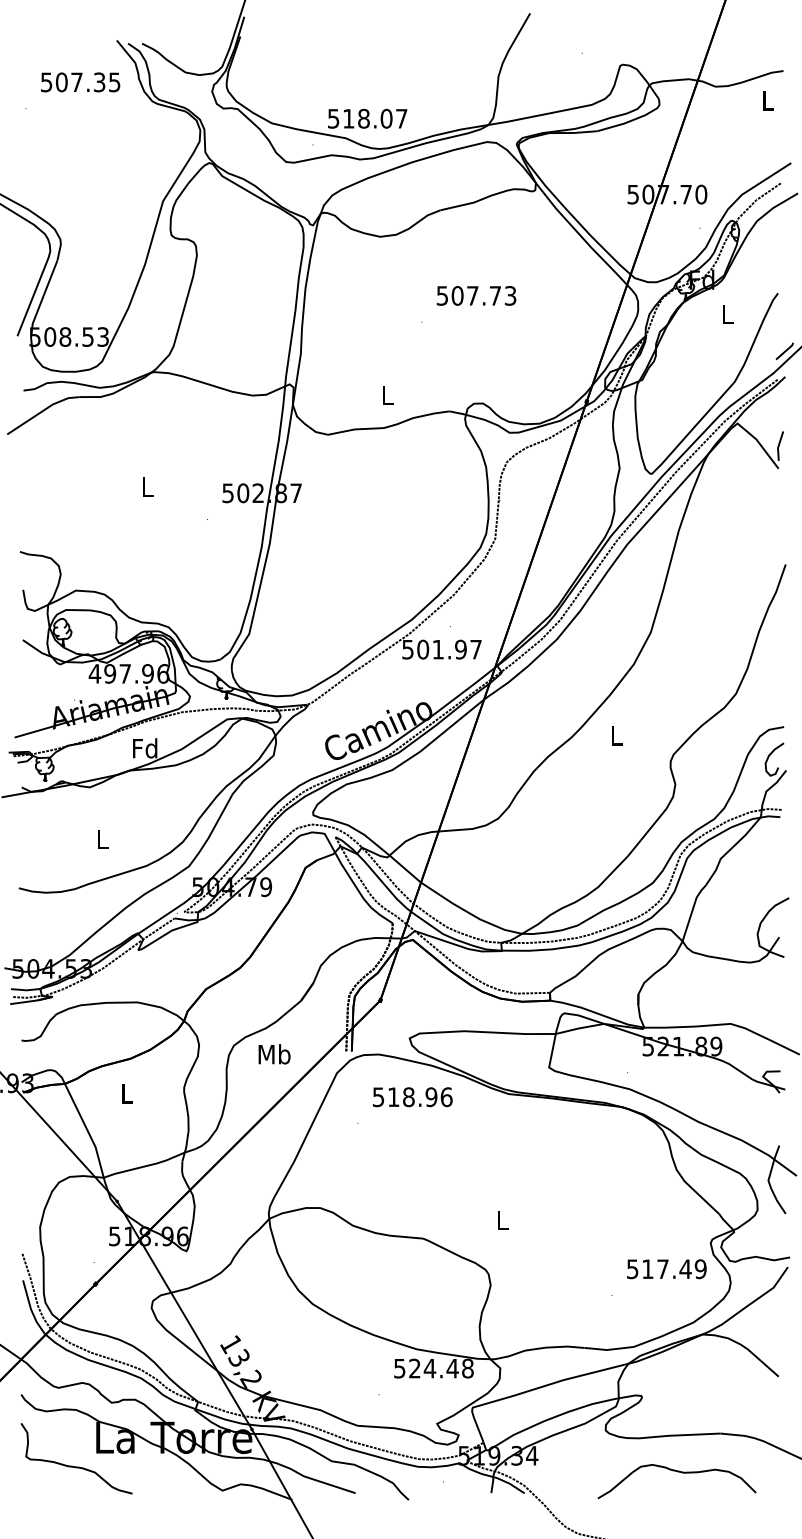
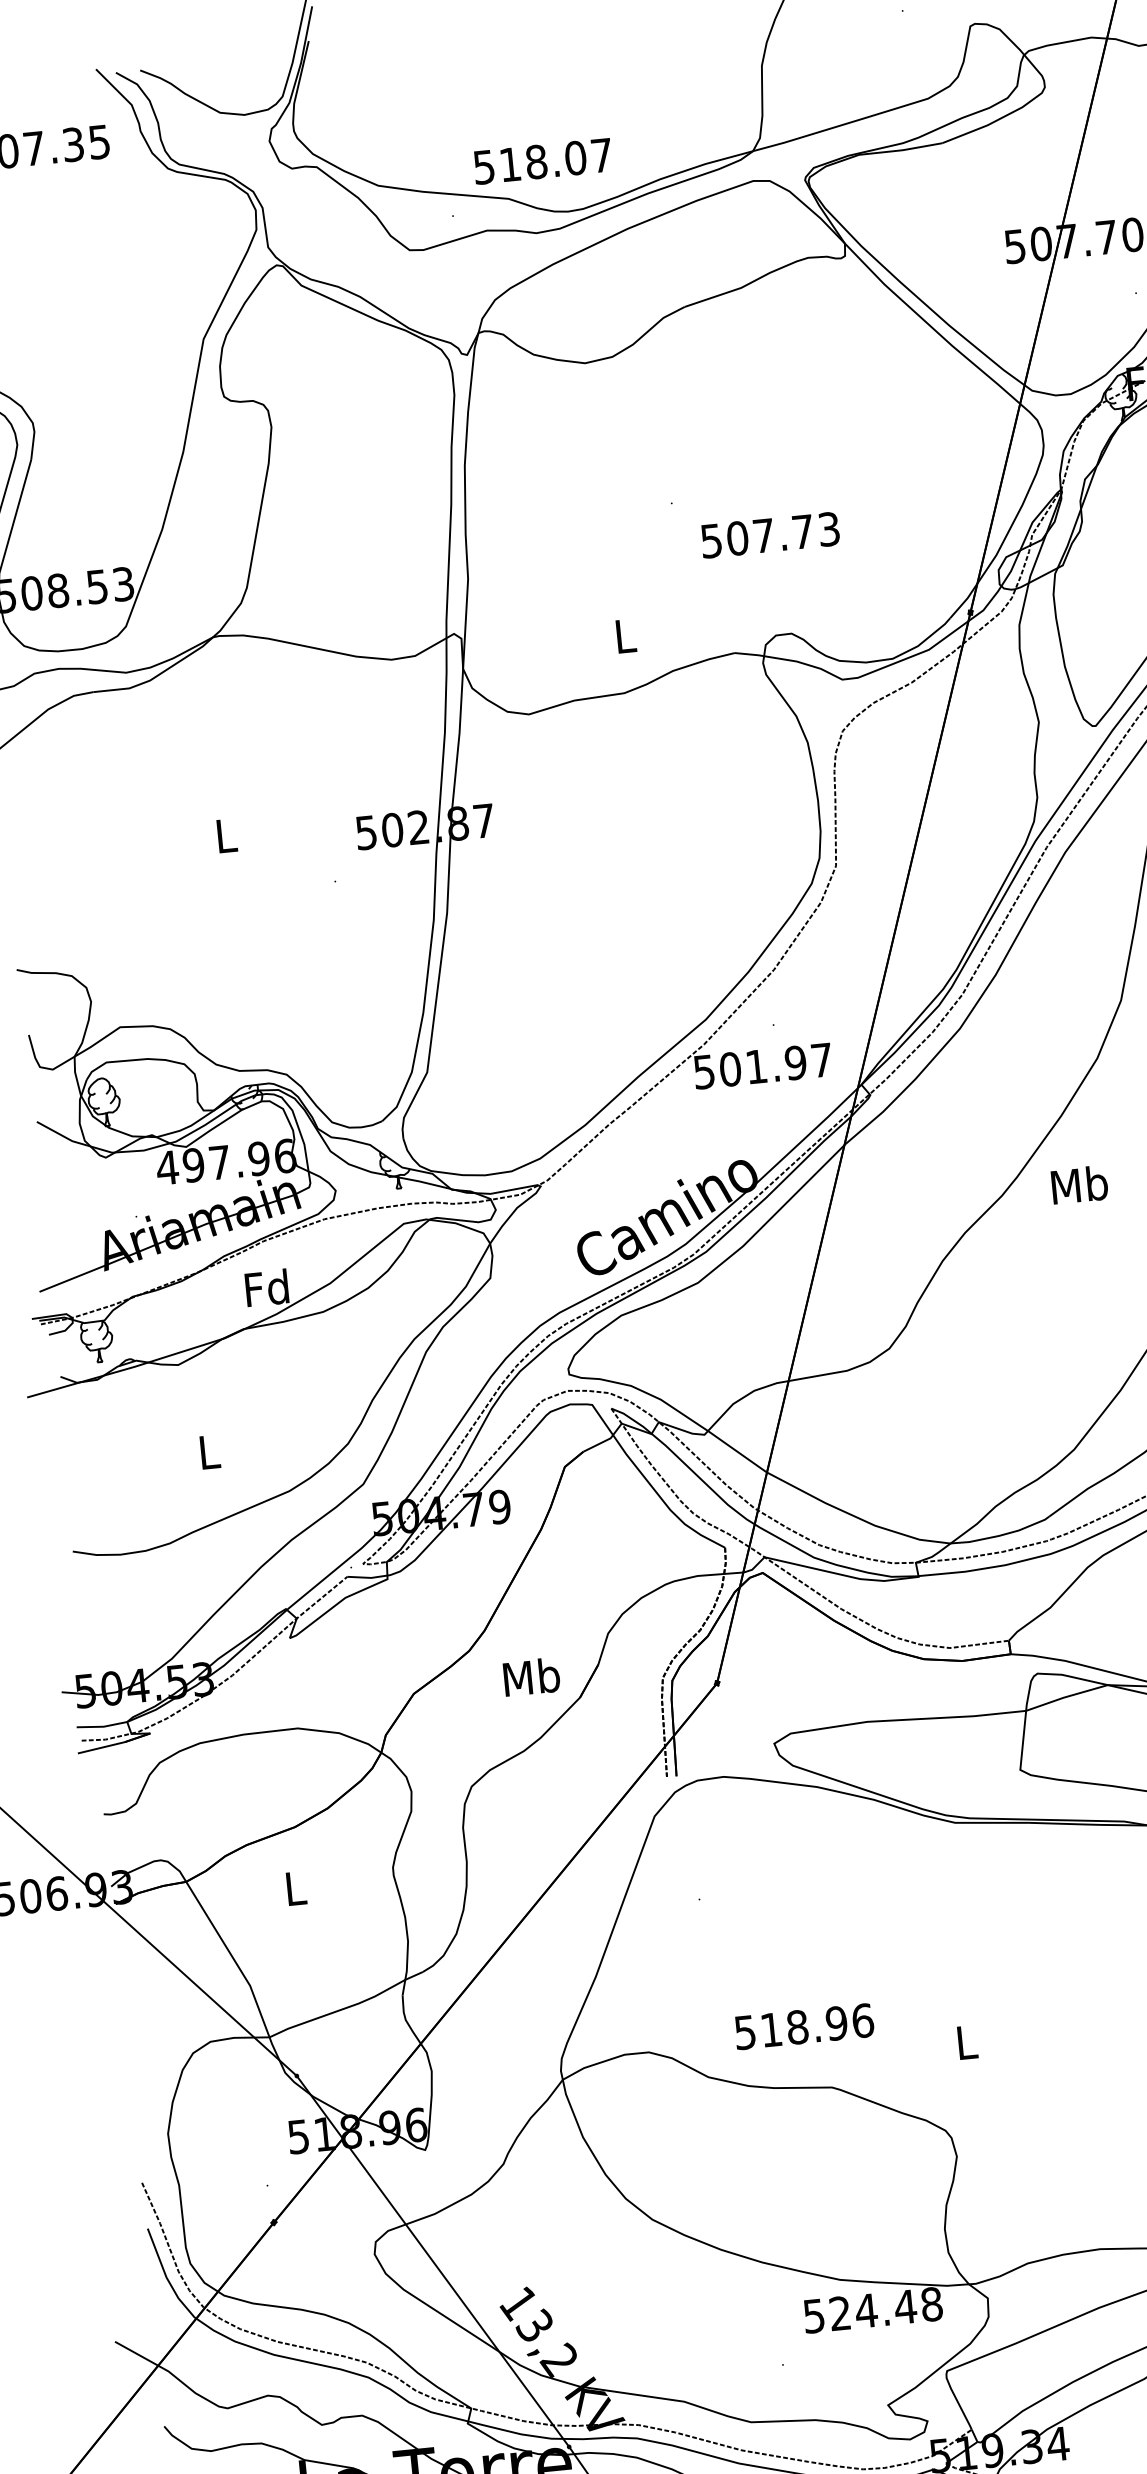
text: (476, 295) -> (770, 534), moved
text: (616, 735) -> (1079, 1184), L -> Mb
text: (274, 1054) -> (531, 1677), moved
text: (412, 1097) -> (803, 2027), moved

